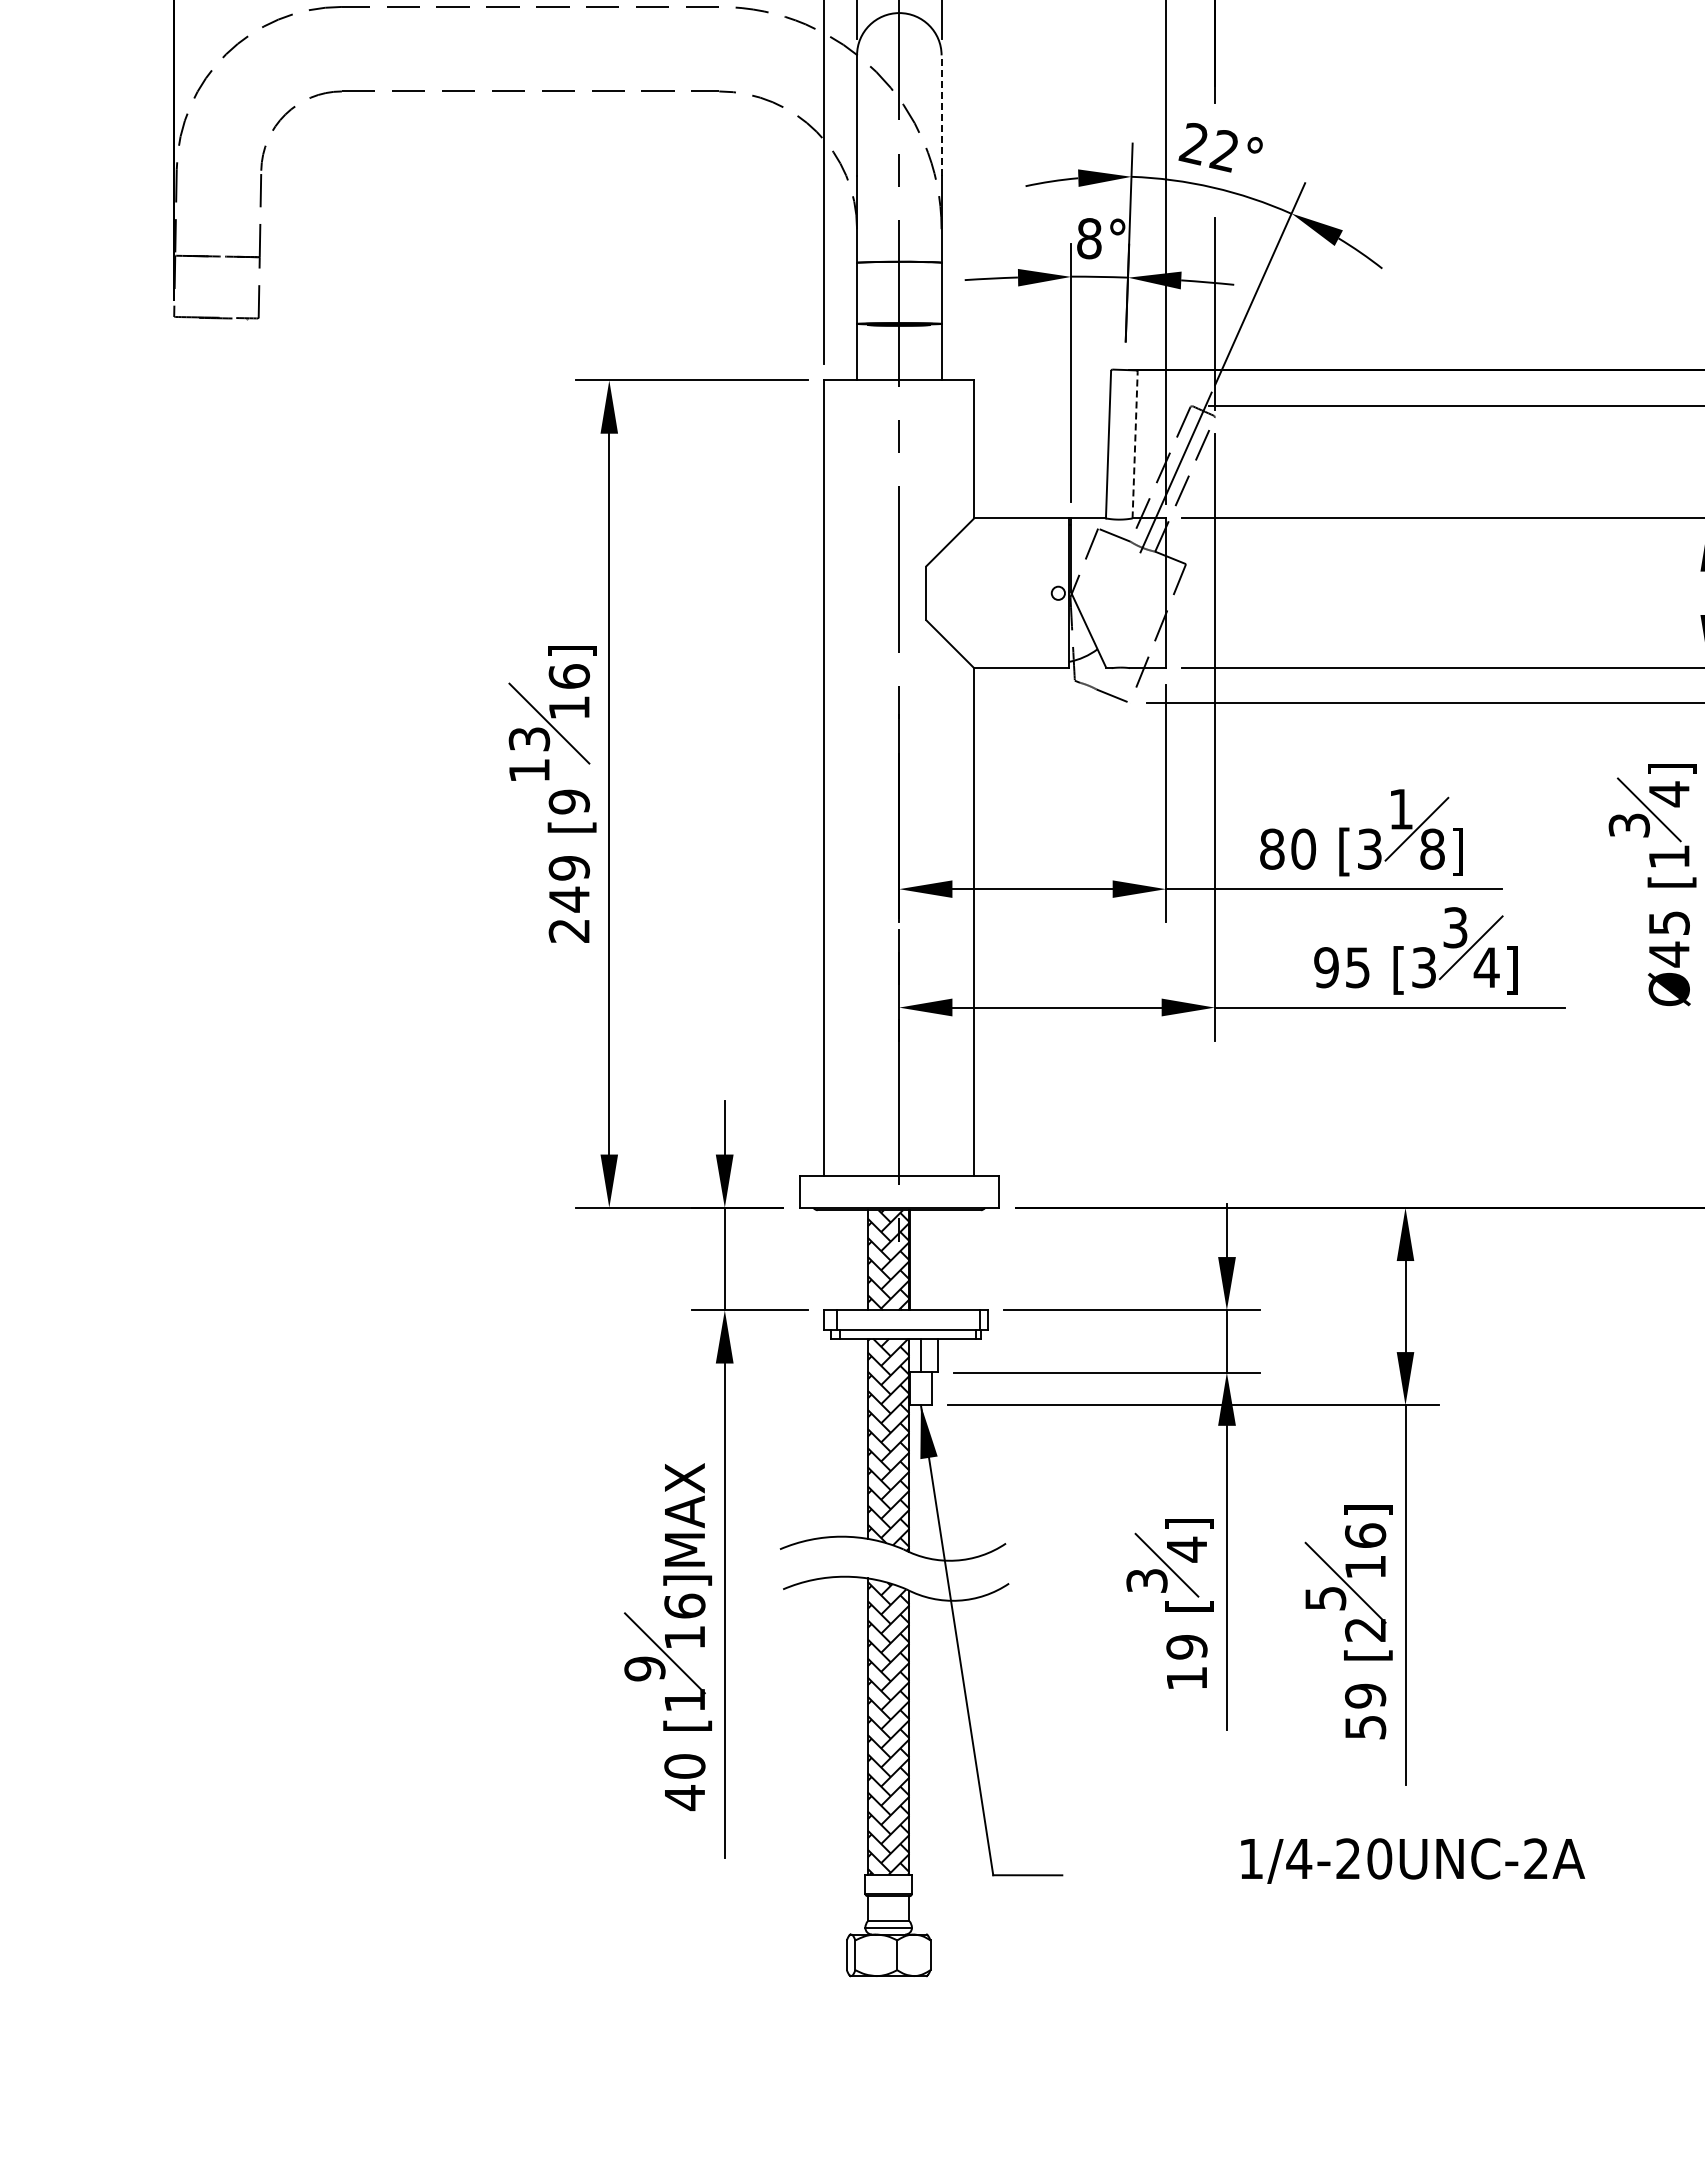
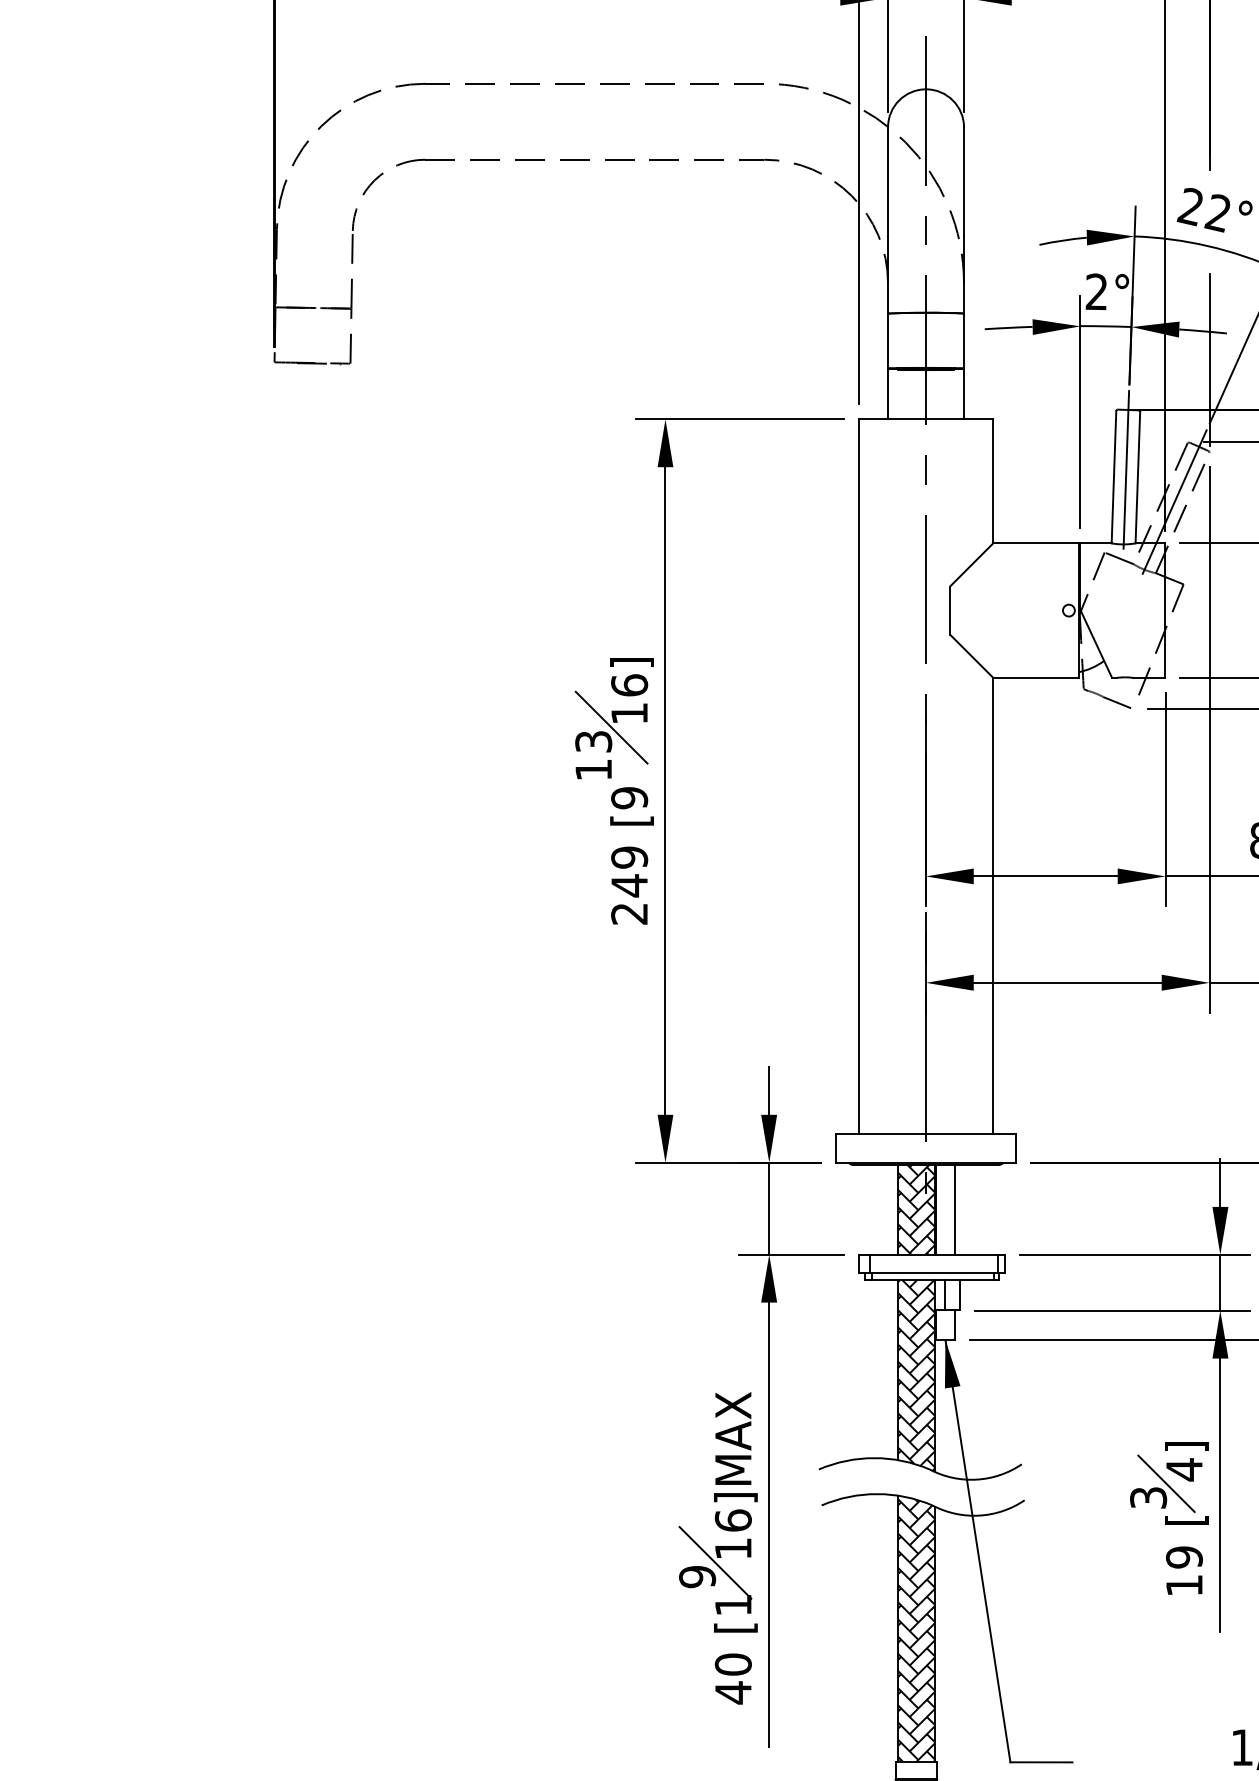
line: (941, 115) -> (963, 181), dashed -> solid
text: (1089, 238) -> (1096, 291), 8° -> 2°
line: (1122, 436) -> (1126, 469), added
line: (1135, 444) -> (1138, 476), dashed -> solid
line: (931, 1260) -> (954, 1210), added

